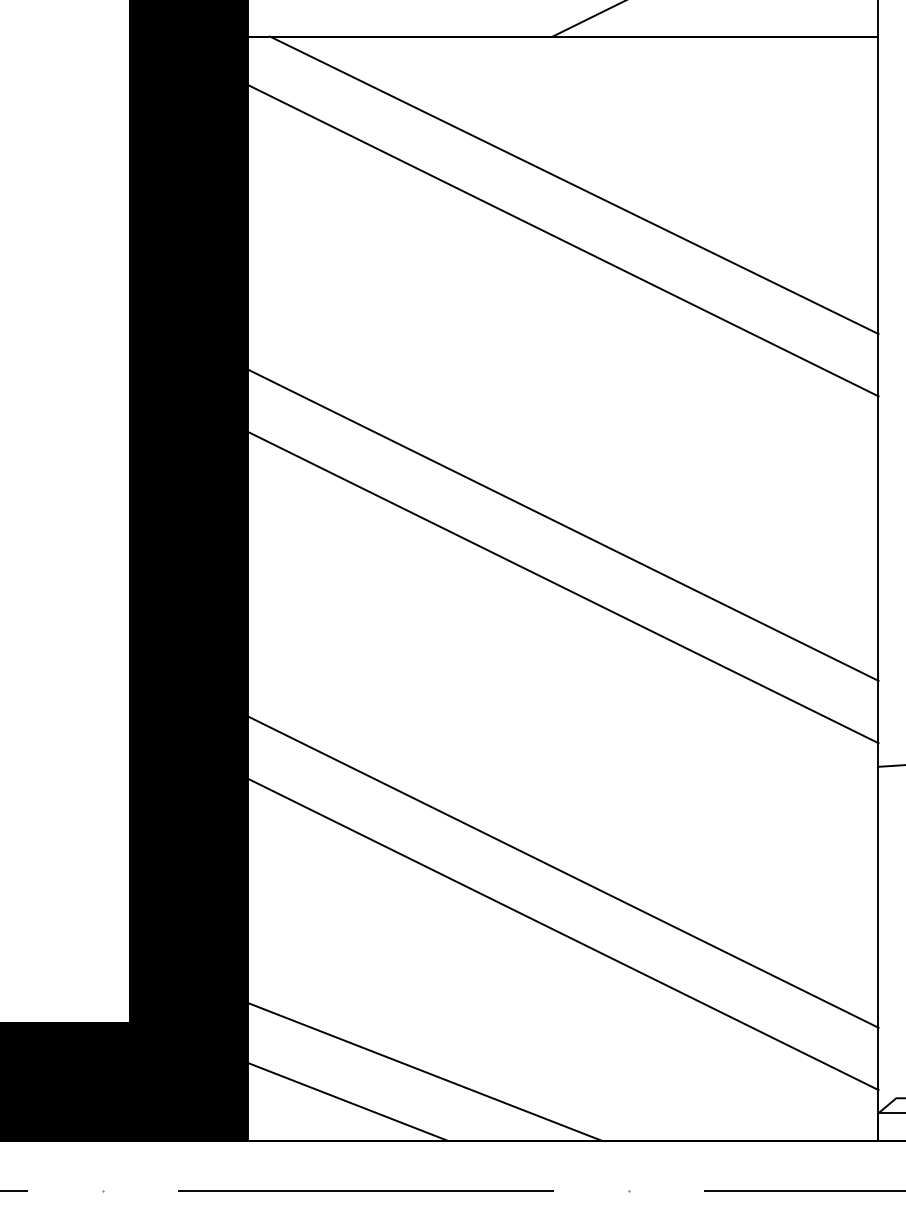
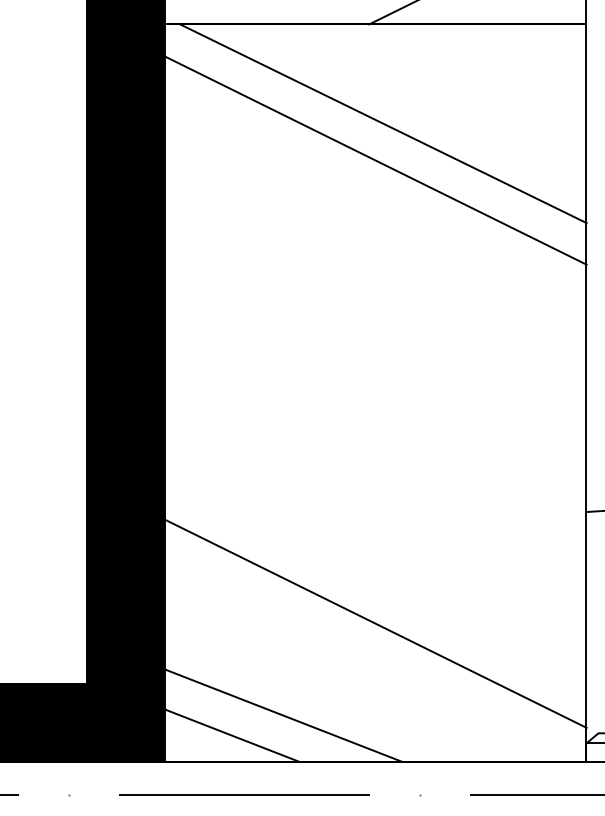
line: (562, 524) -> (375, 350), removed
line: (562, 587) -> (375, 392), removed
line: (562, 872) -> (375, 582), removed

